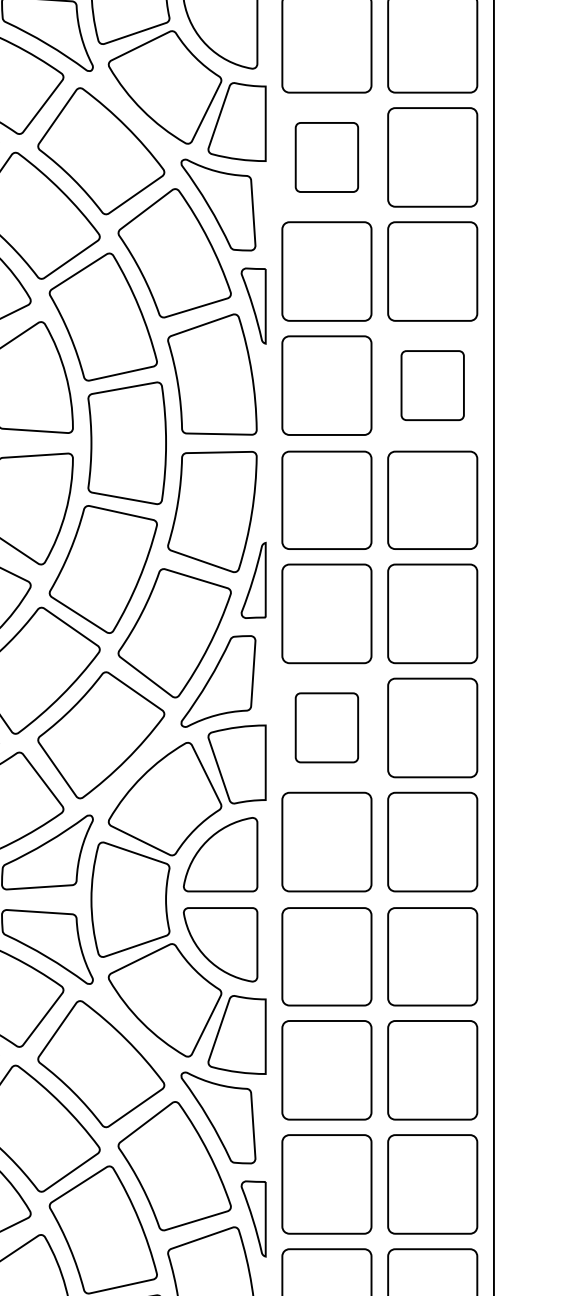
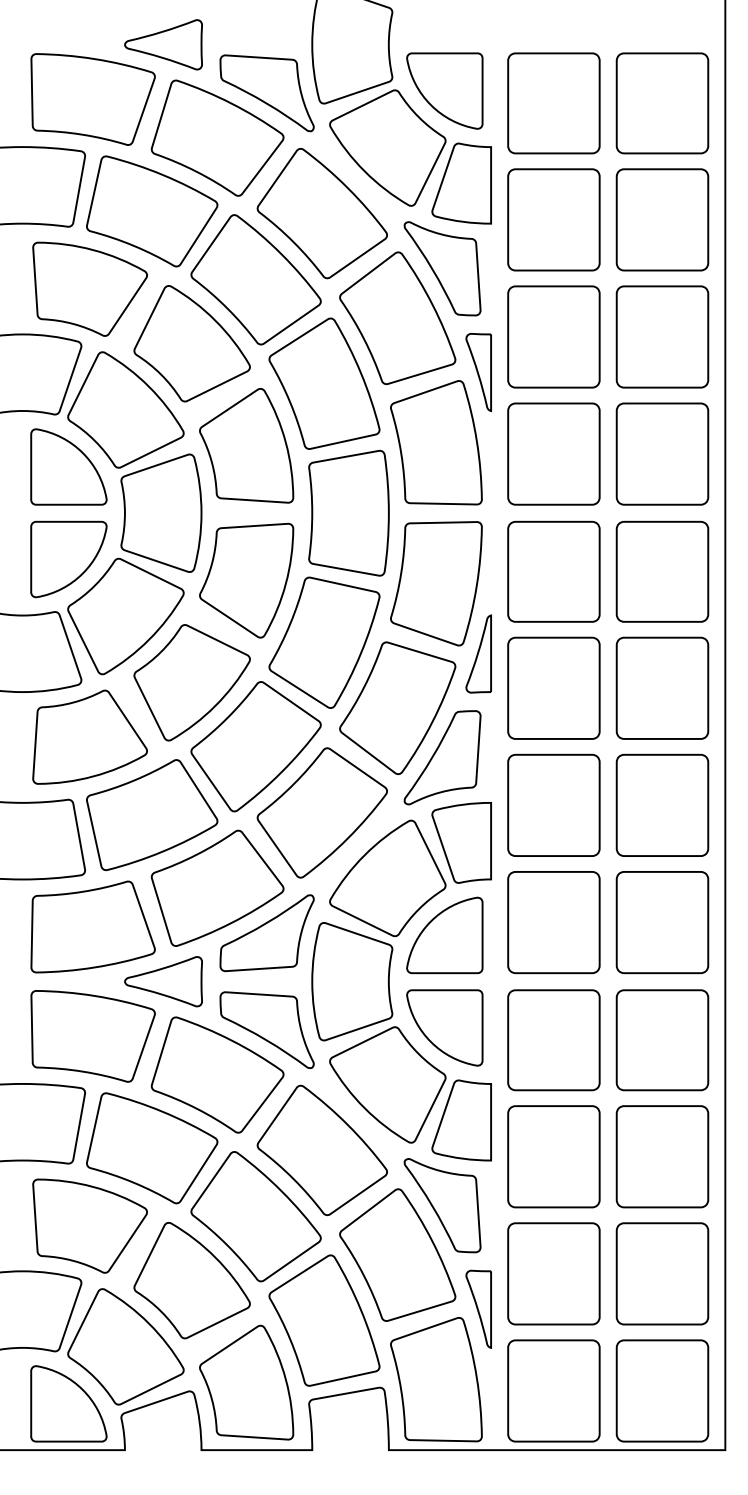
part: (326, 157) -> (553, 219), size x1.43
part: (432, 385) -> (662, 453), size x1.43
part: (326, 727) -> (553, 804), size x1.43

